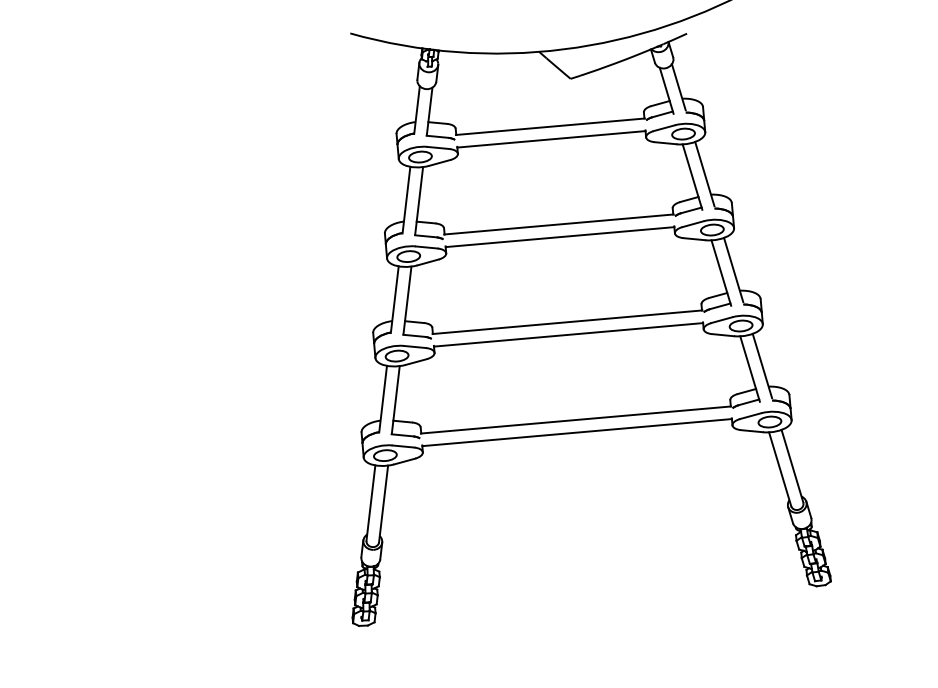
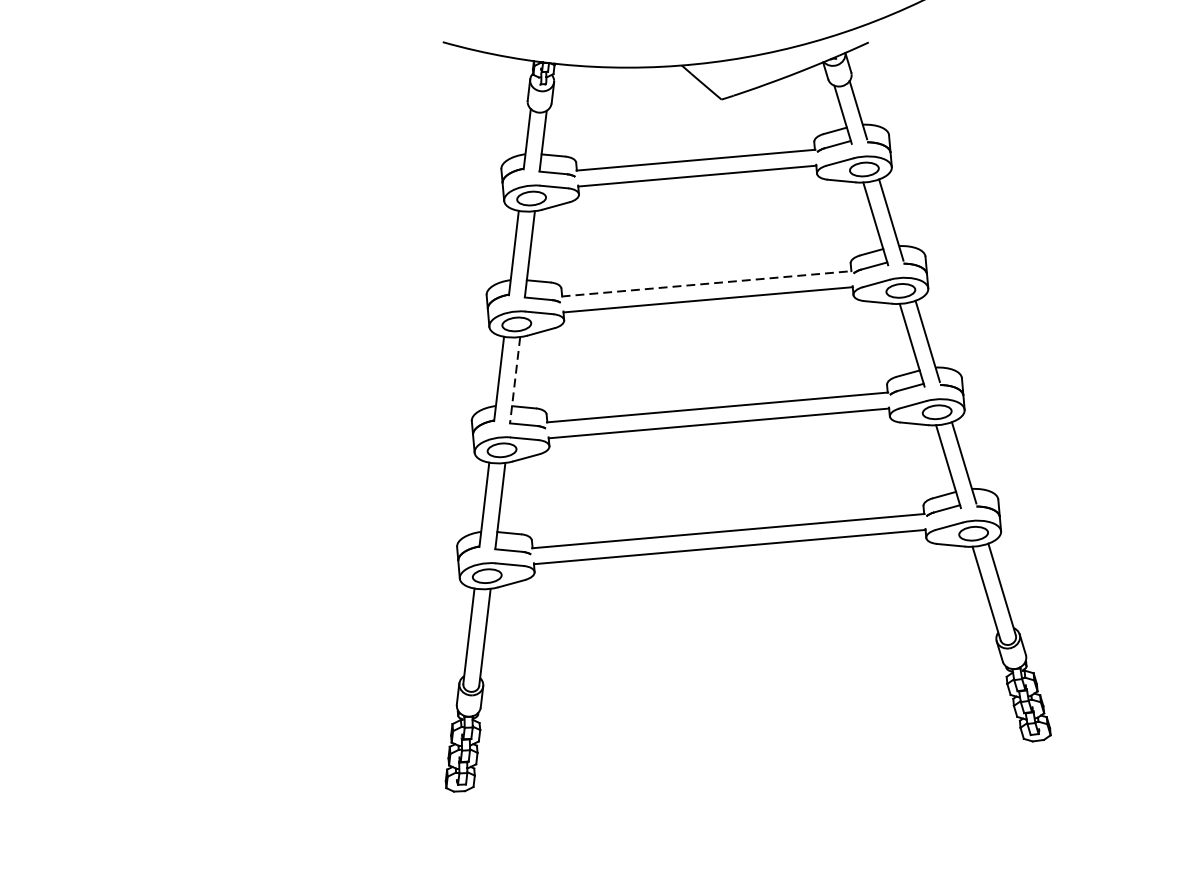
line: (559, 224) -> (707, 283), solid -> dashed
line: (407, 301) -> (515, 381), solid -> dashed

